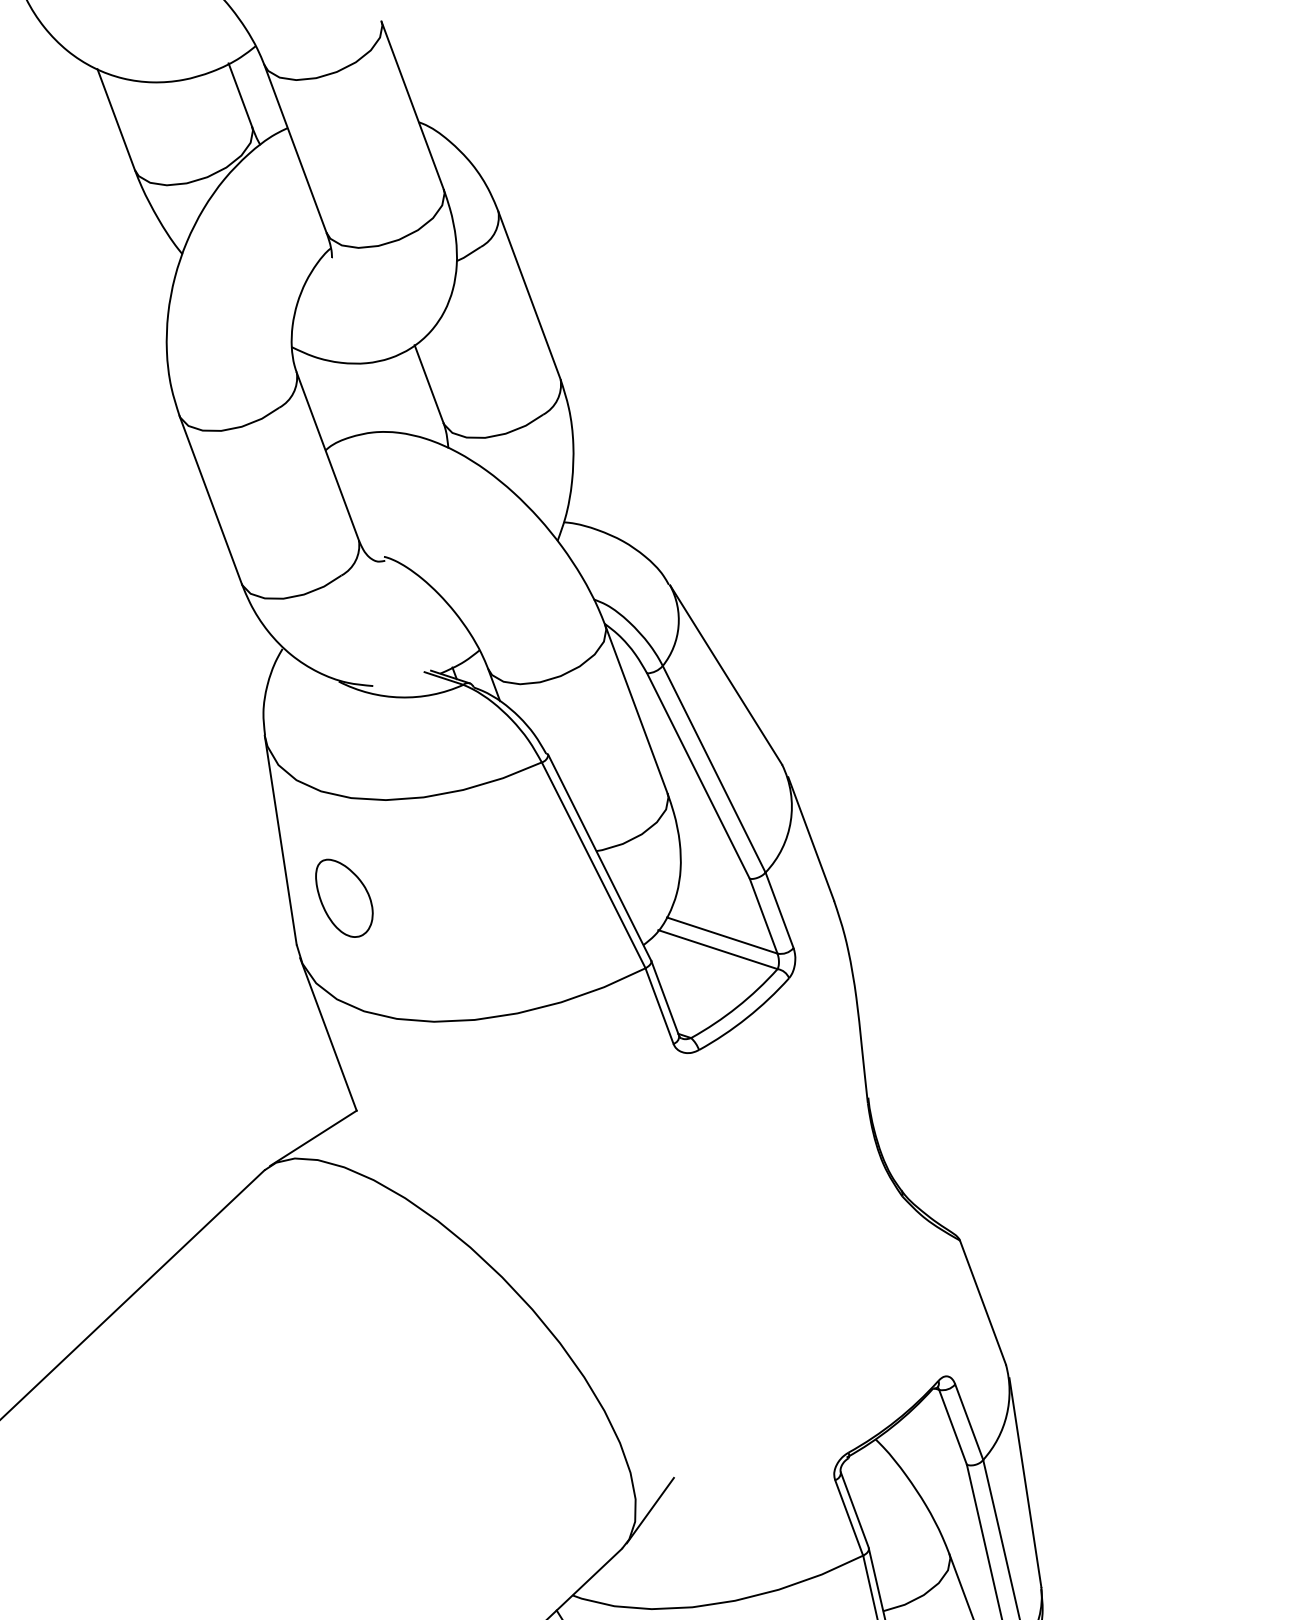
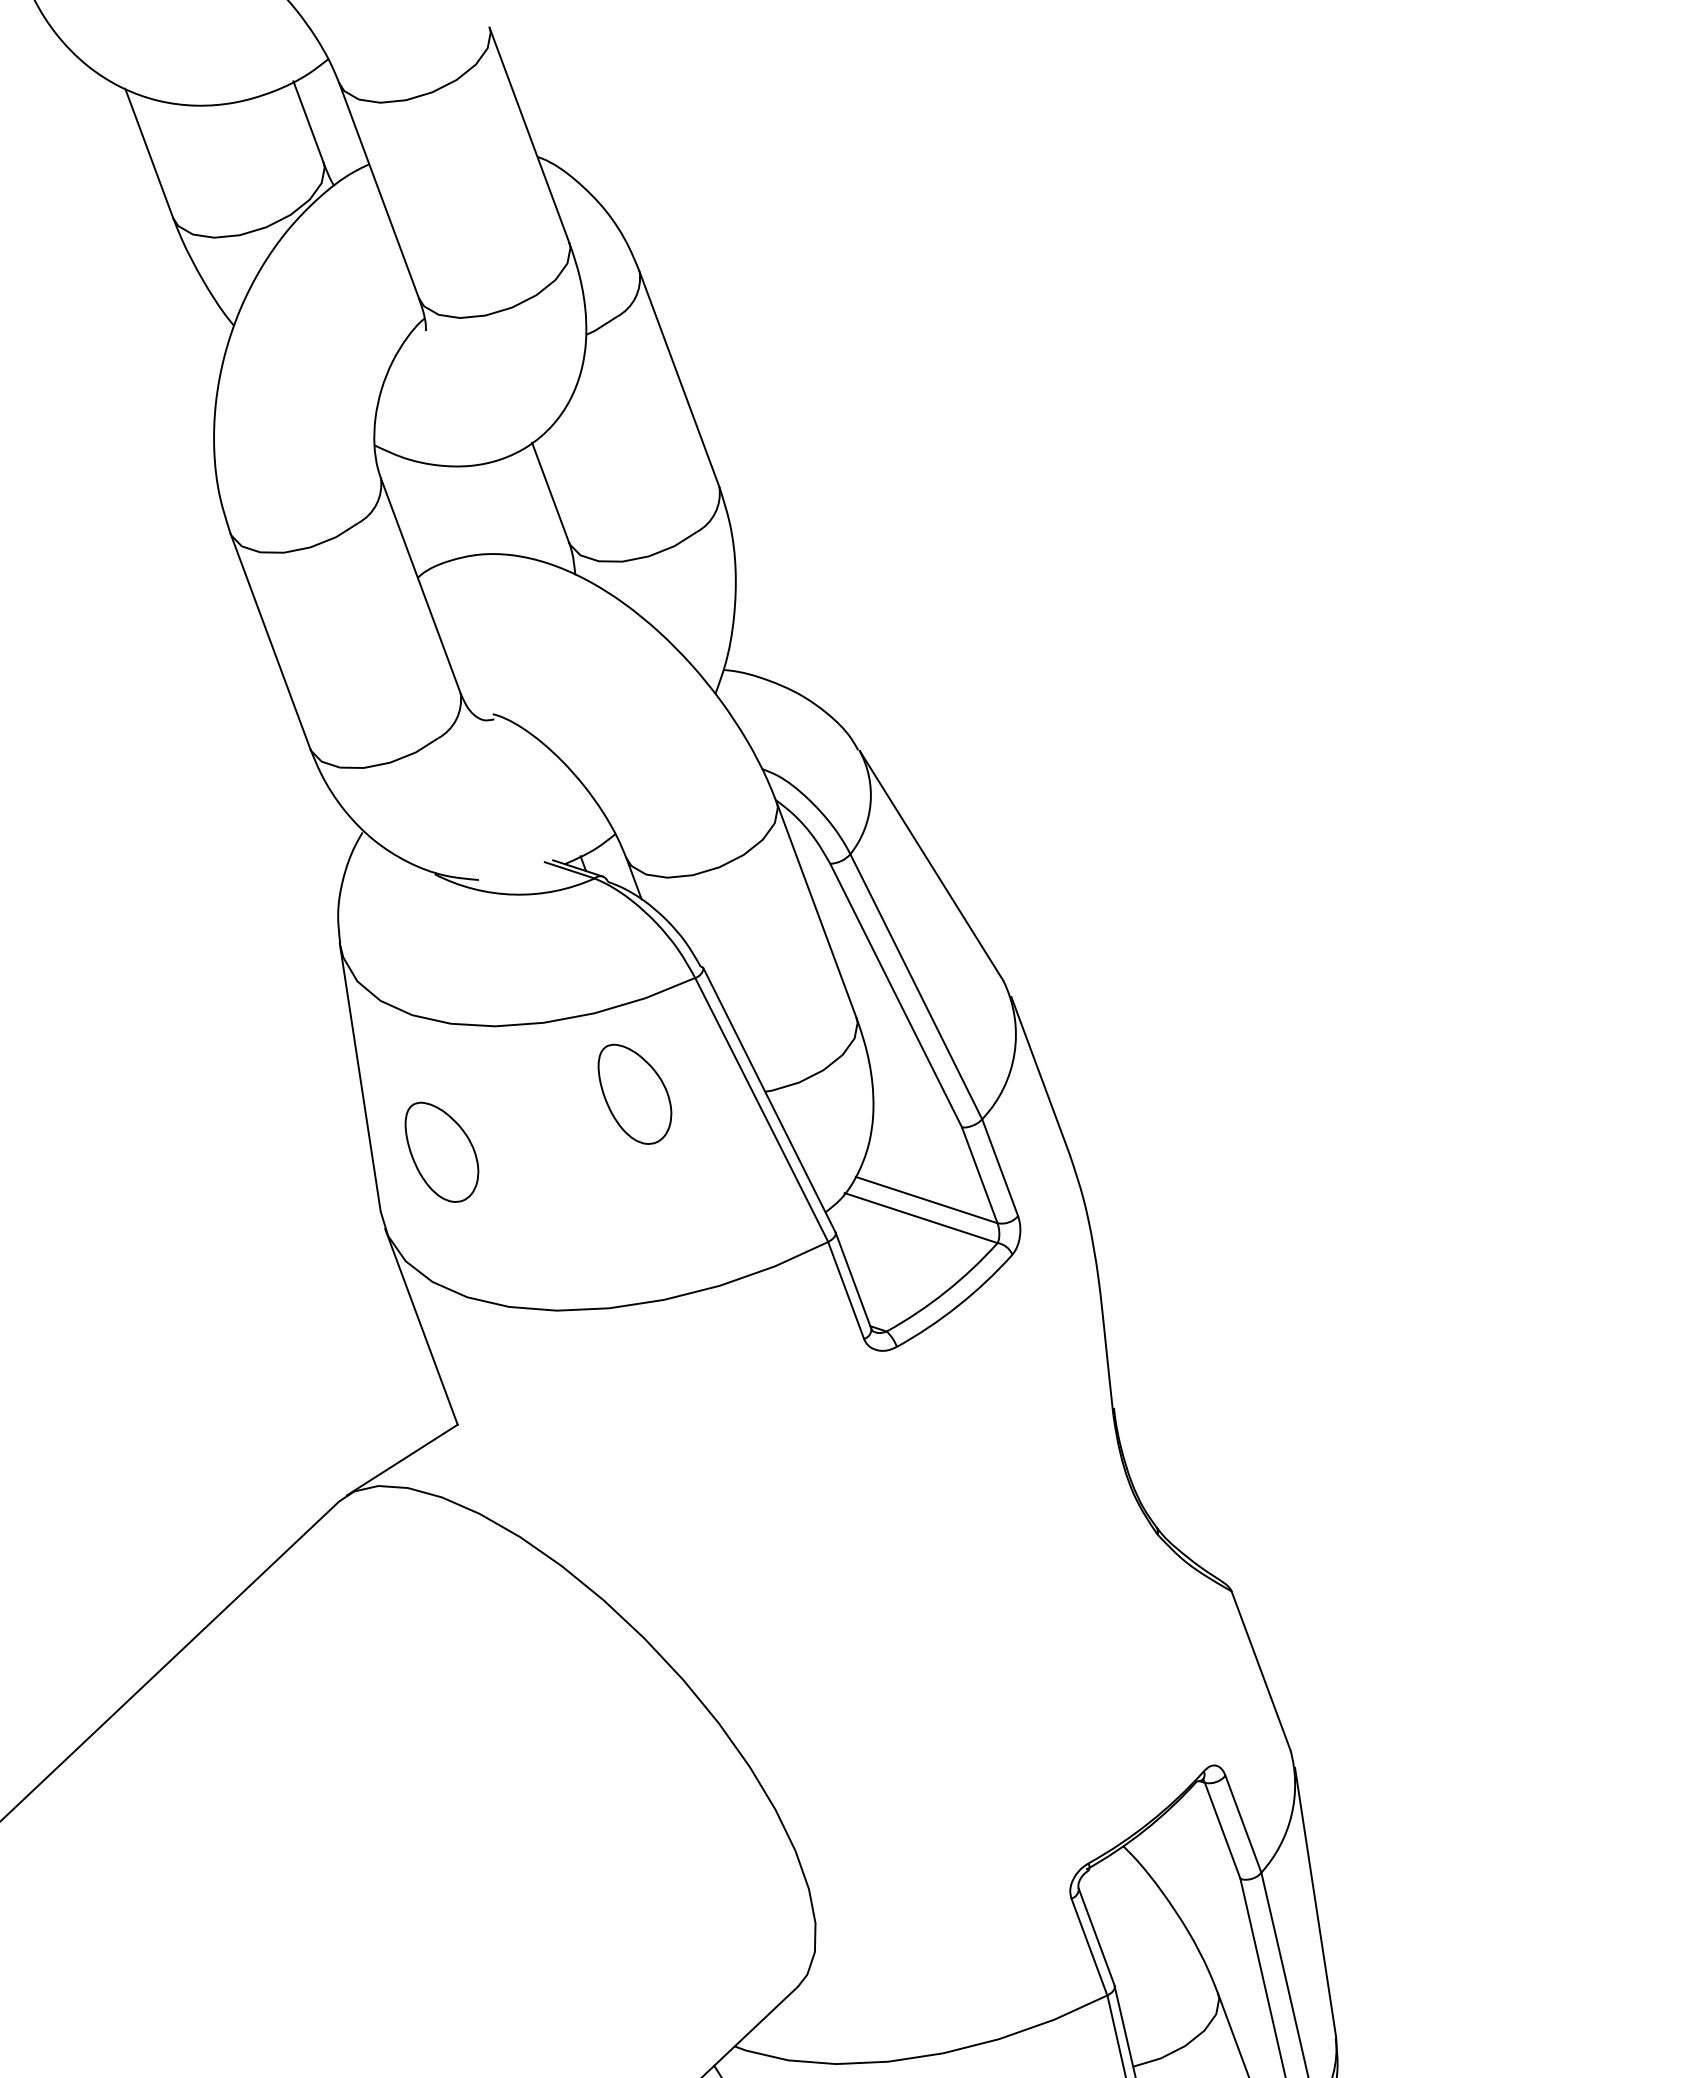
part: (494, 852) -> (634, 1093), added
line: (650, 1510) -> (834, 1937), removed

